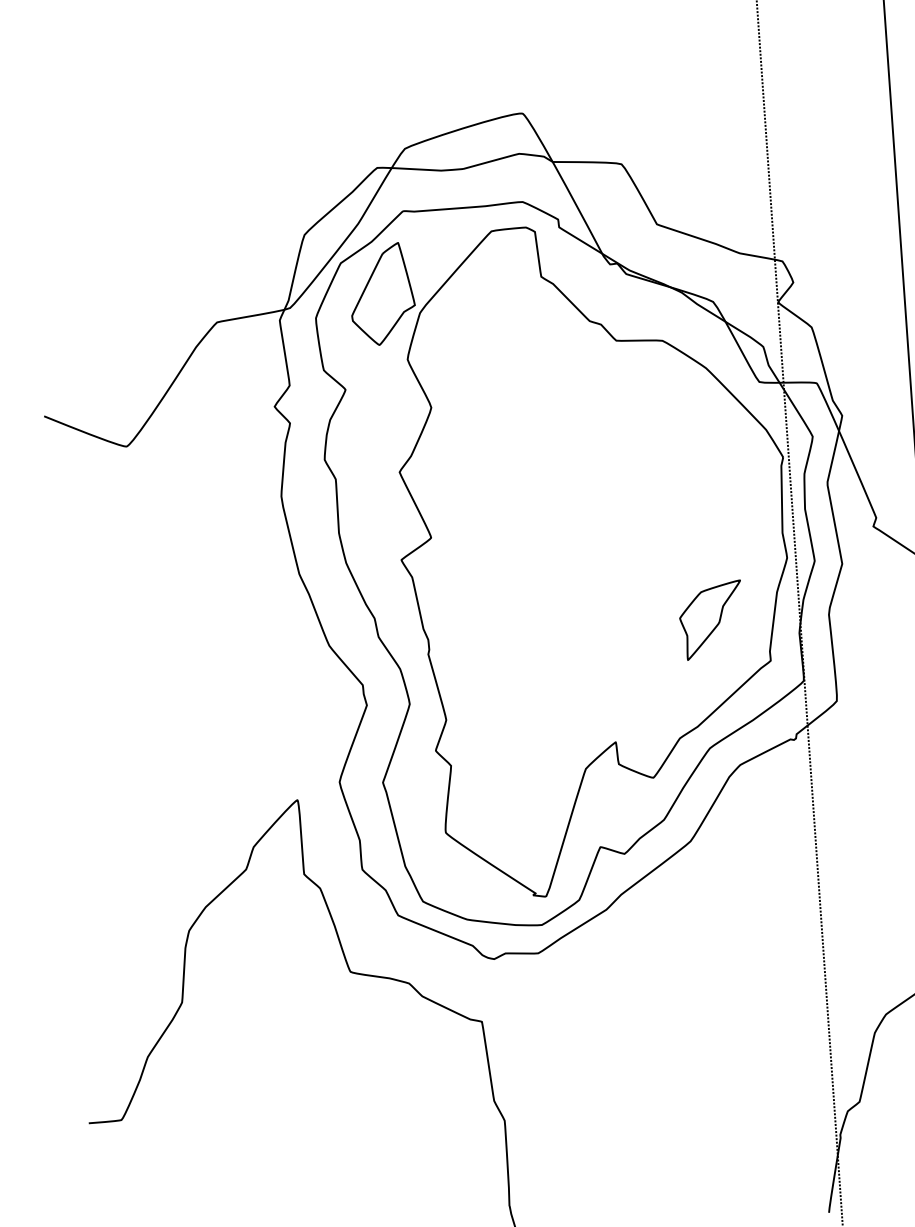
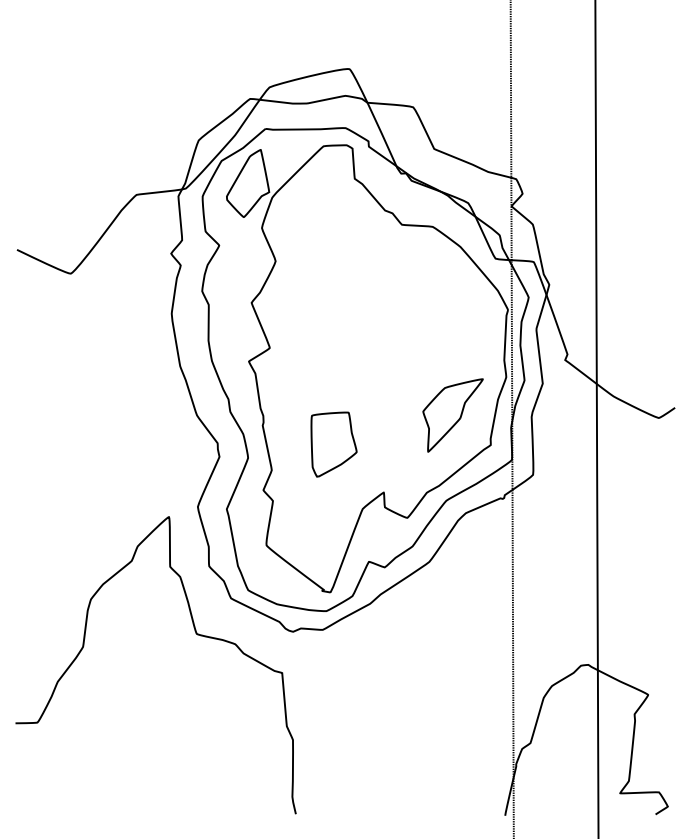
part: (710, 620) -> (452, 415), size x1.43
part: (535, 675) -> (333, 444), added

